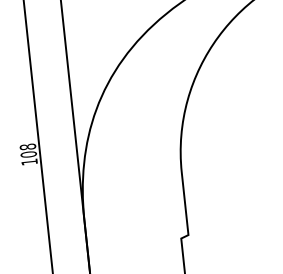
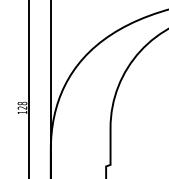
text: (28, 153) -> (22, 107), 108 -> 128

